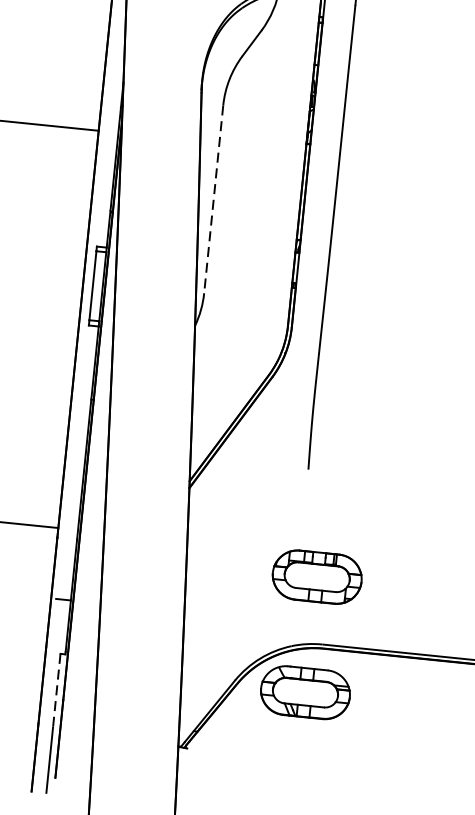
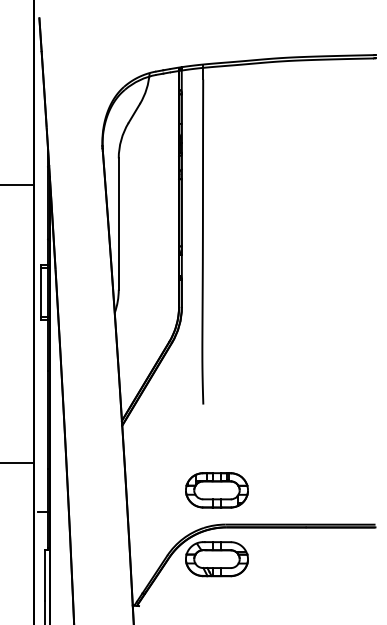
line: (213, 199) -> (118, 224), dashed -> solid
part: (316, 577) -> (216, 490), moved
line: (56, 691) -> (44, 575), dashed -> solid

